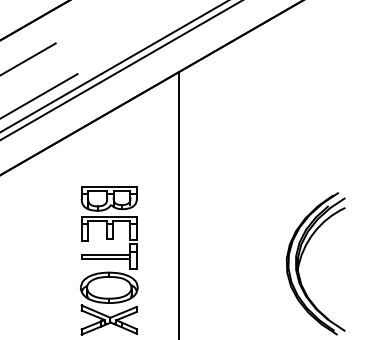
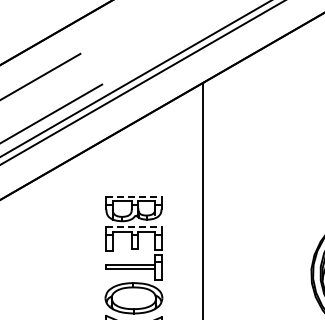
line: (109, 186) -> (134, 196), solid -> dashed
line: (109, 216) -> (134, 226), solid -> dashed

